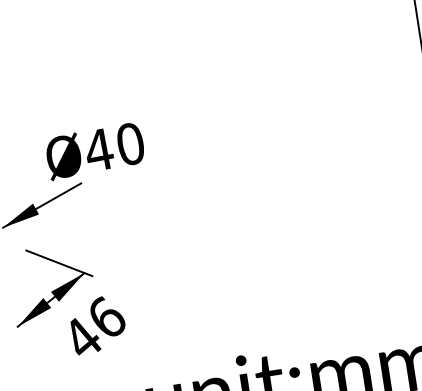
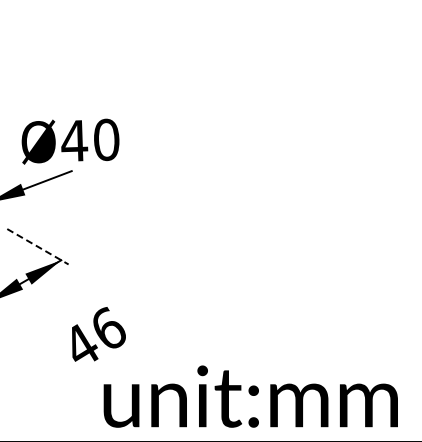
text: (95, 151) -> (70, 141), moved
line: (60, 263) -> (38, 247), solid -> dashed
text: (97, 324) -> (98, 334), moved

